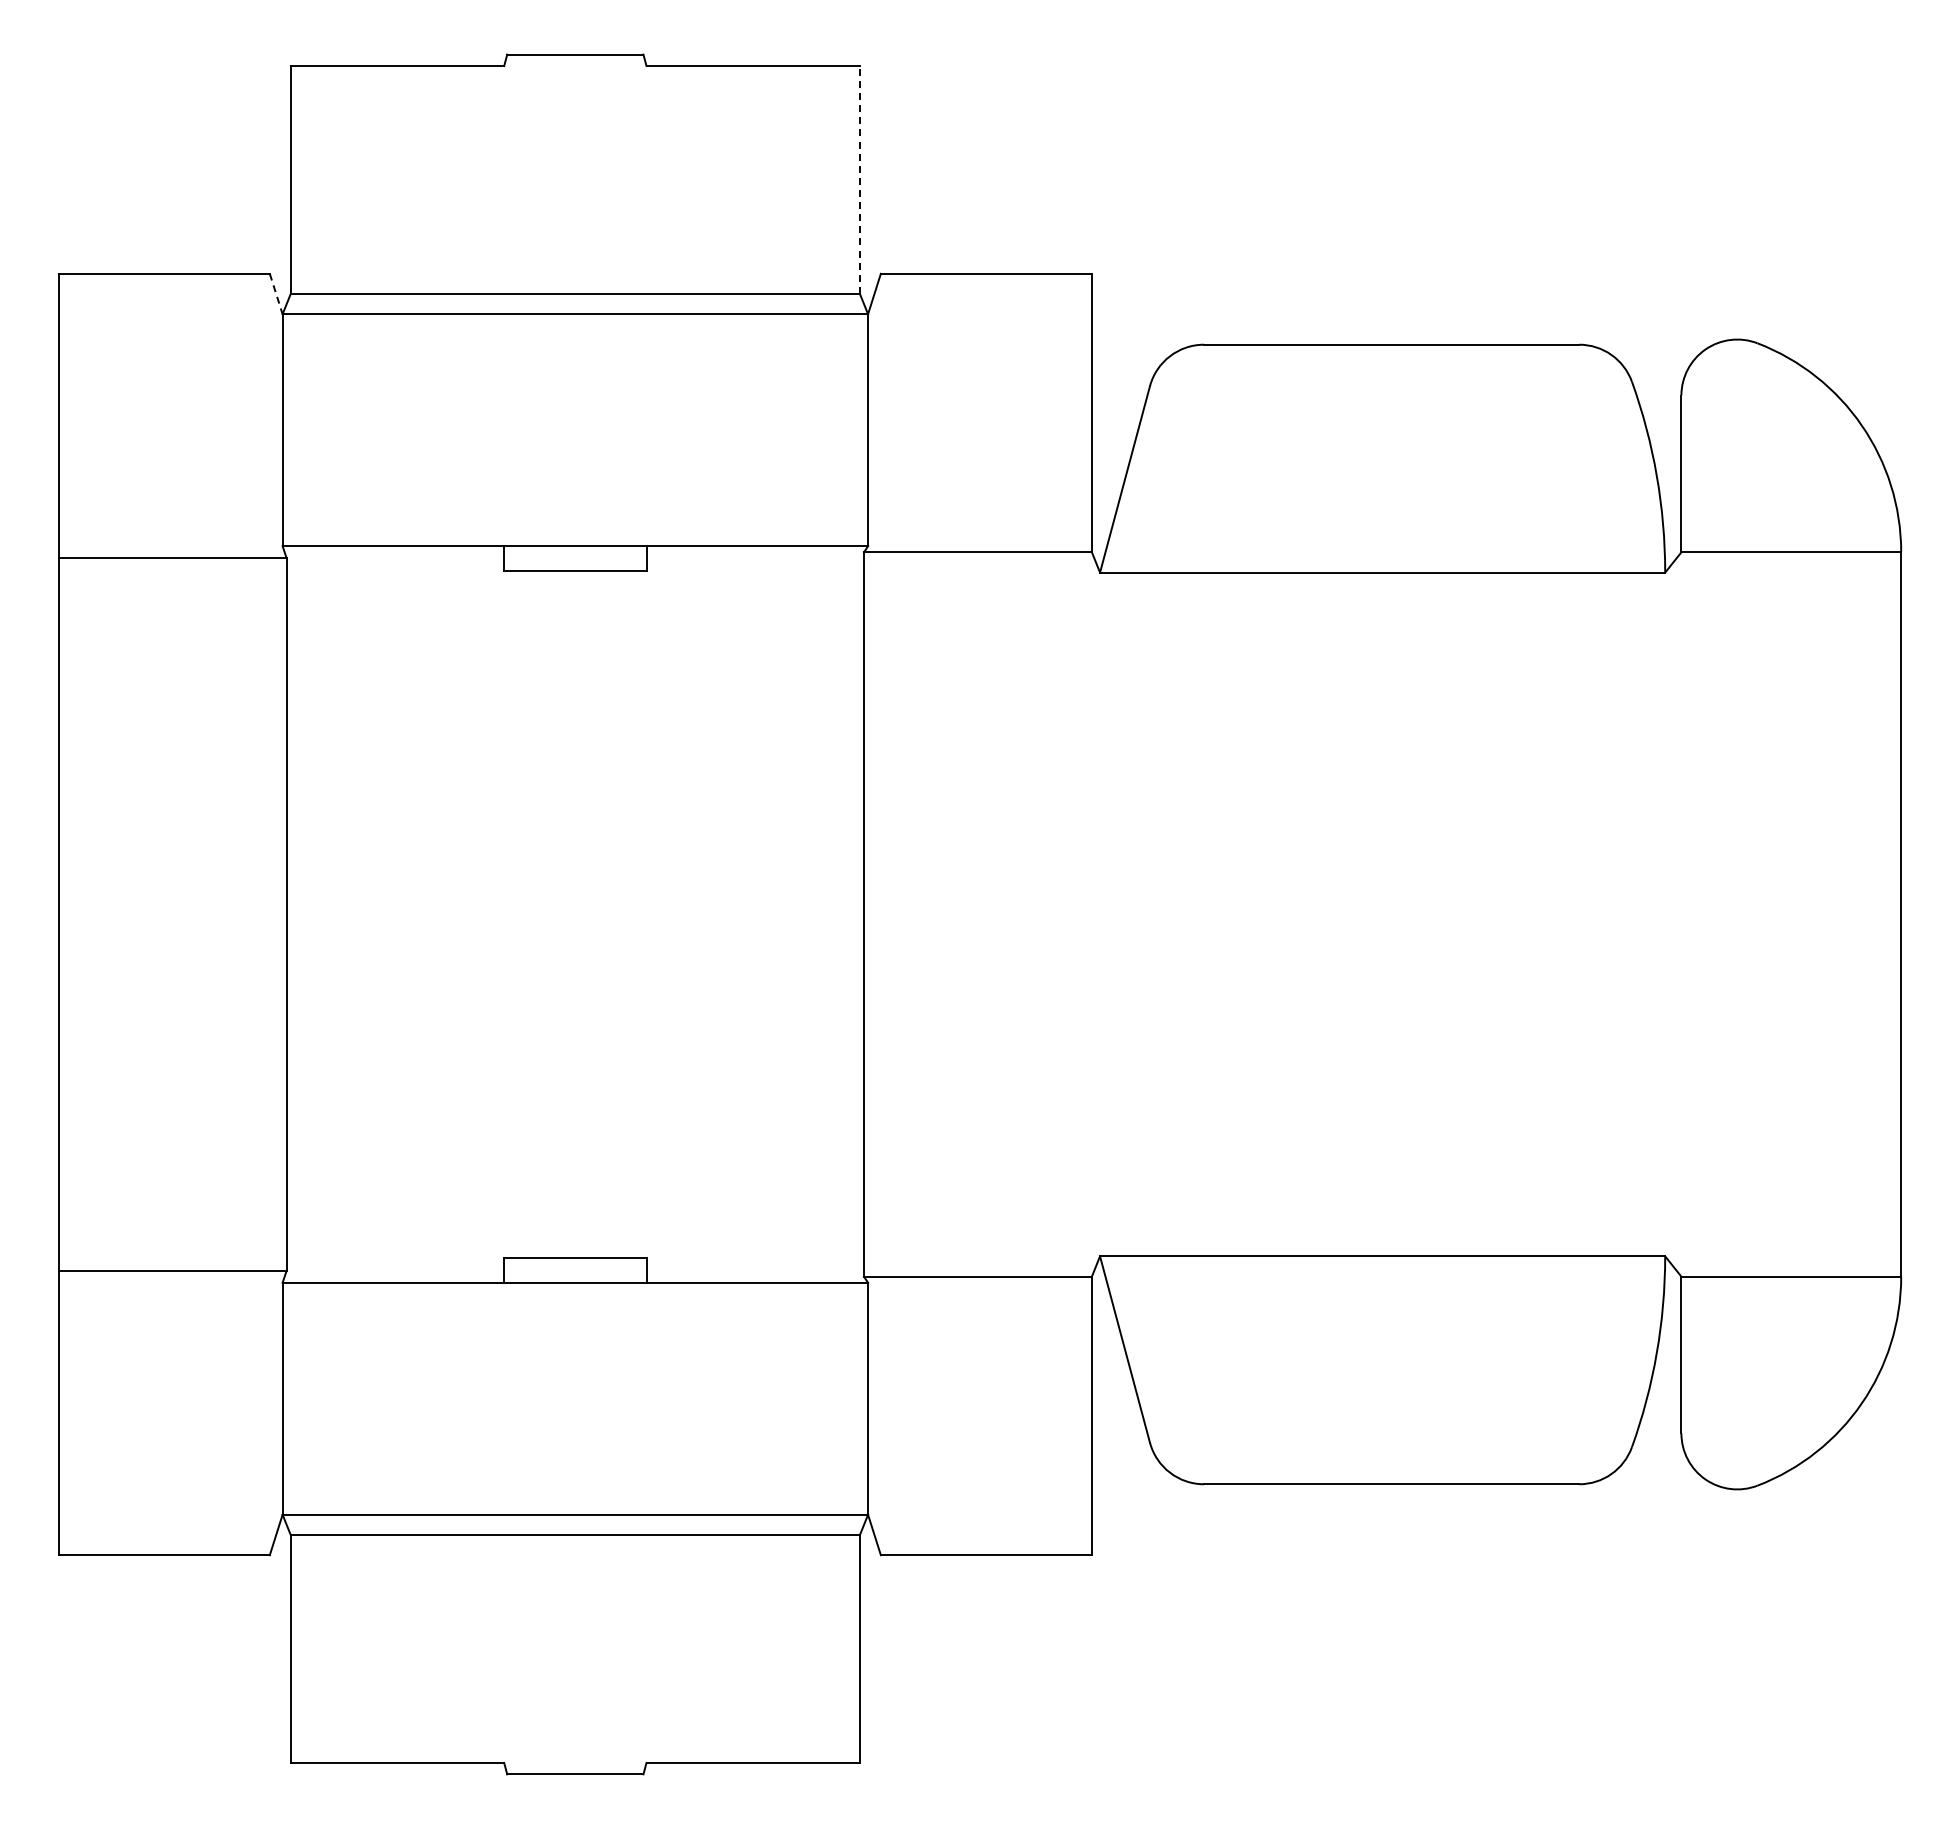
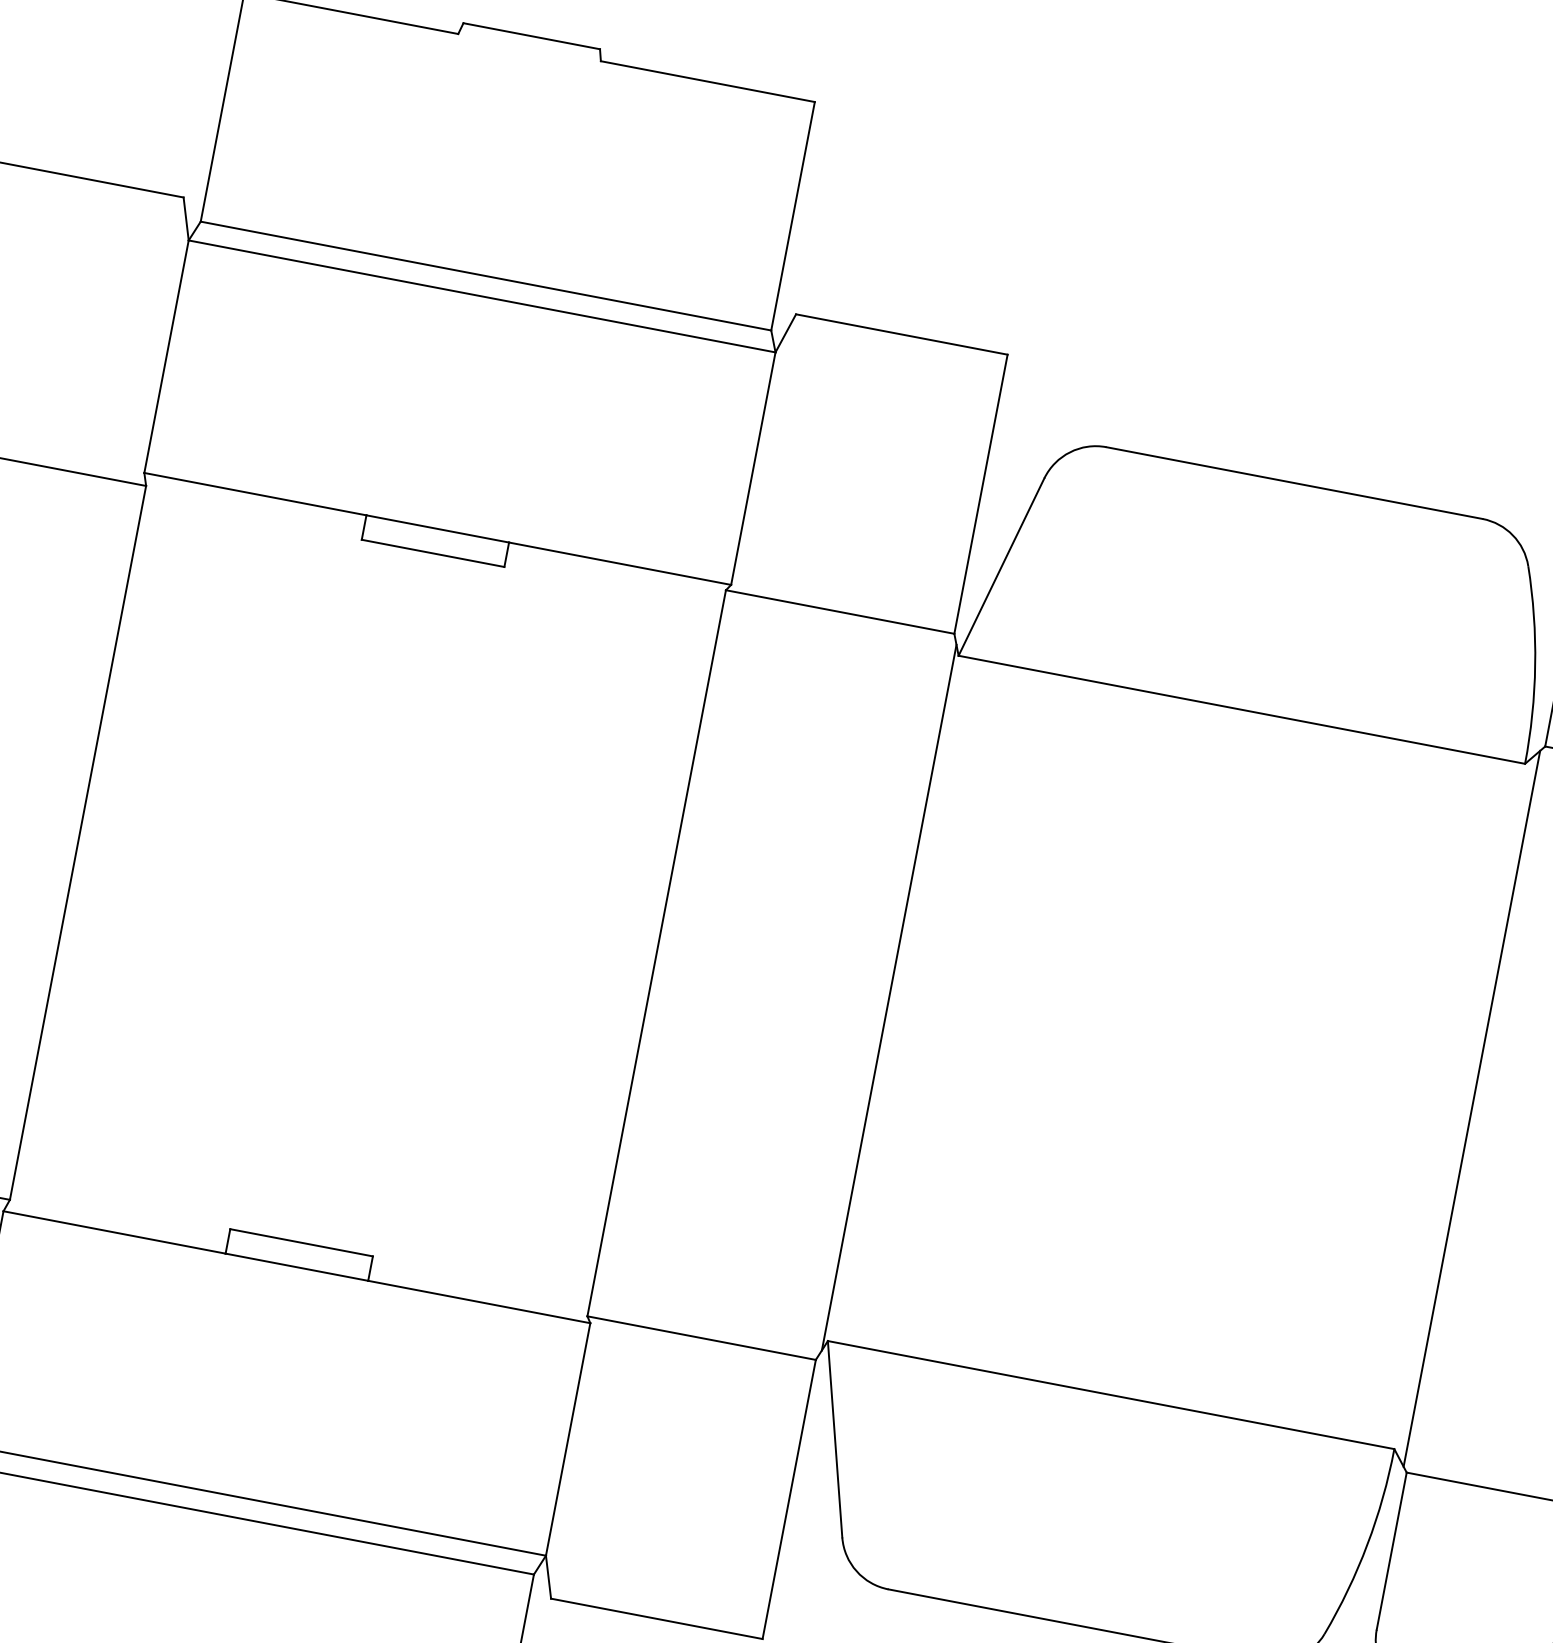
line: (859, 179) -> (792, 215), dashed -> solid
line: (276, 294) -> (186, 219), dashed -> solid
line: (1096, 914) -> (889, 997), added
line: (1677, 914) -> (1472, 1108), added

